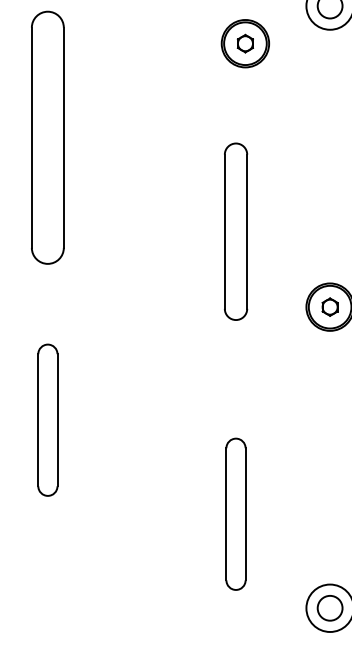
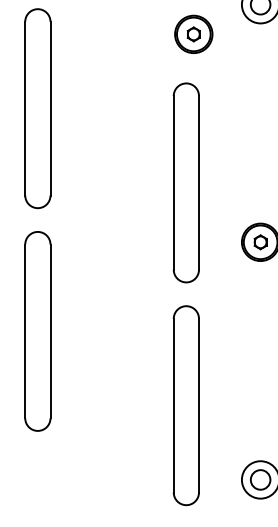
part: (235, 231) -> (185, 182), size x1.43
part: (47, 420) -> (37, 331), size x1.67
part: (235, 514) -> (185, 405), size x1.67

